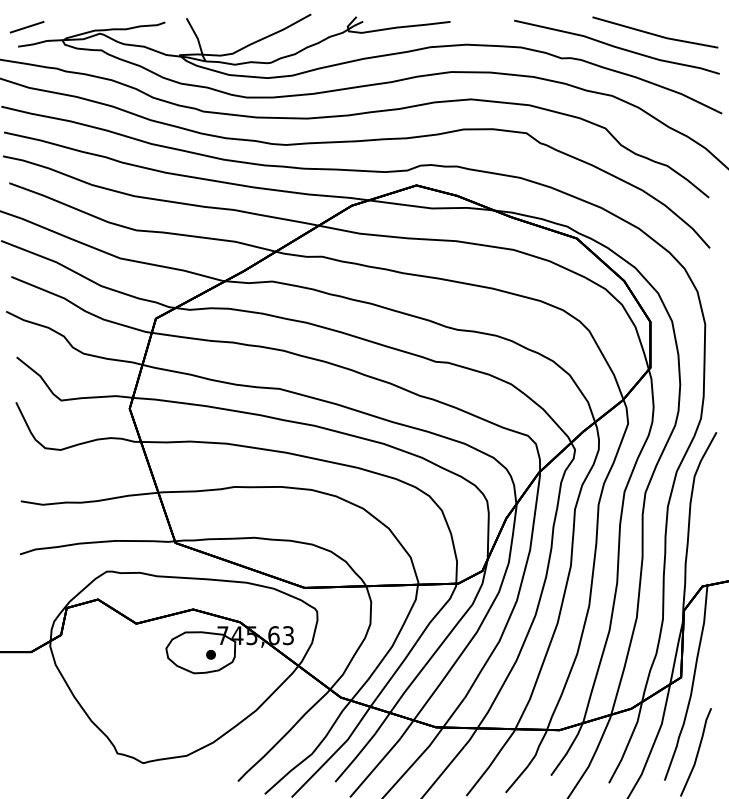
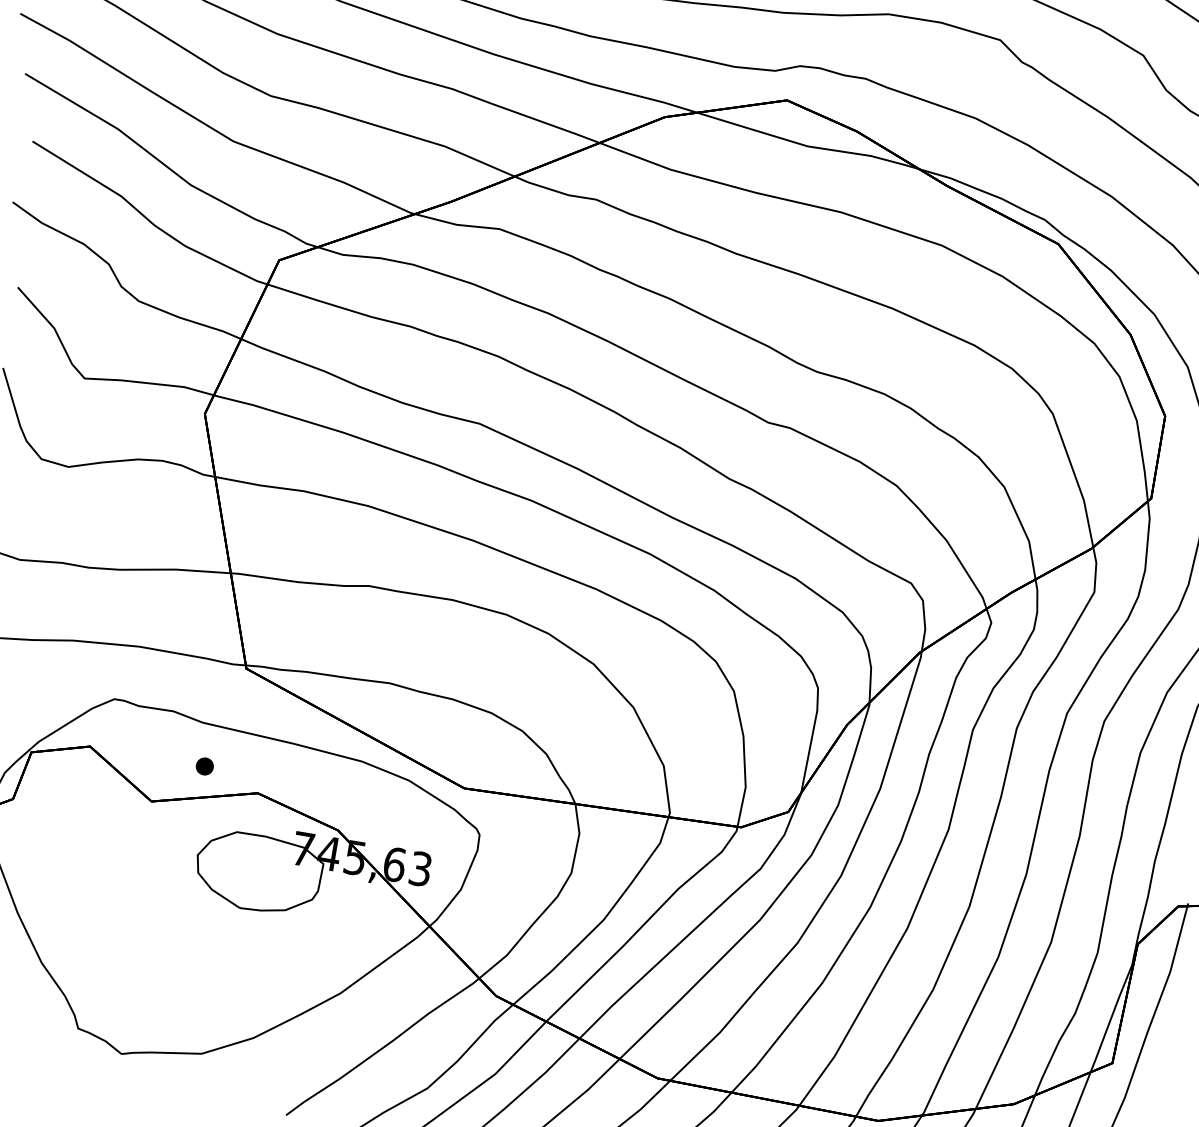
part: (210, 654) -> (204, 765), moved

